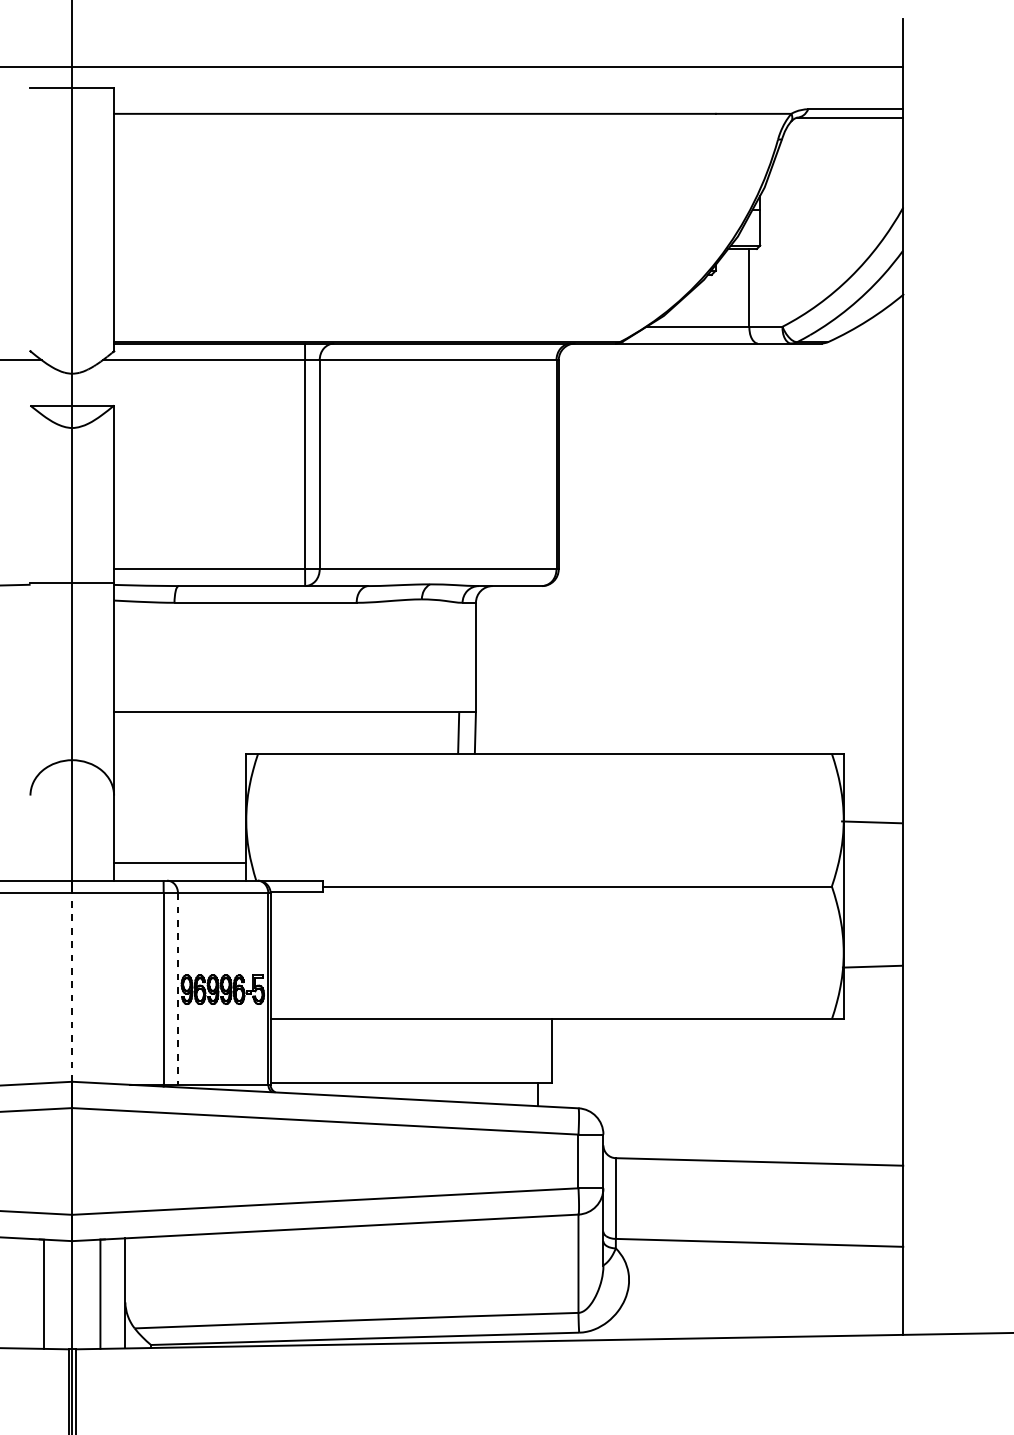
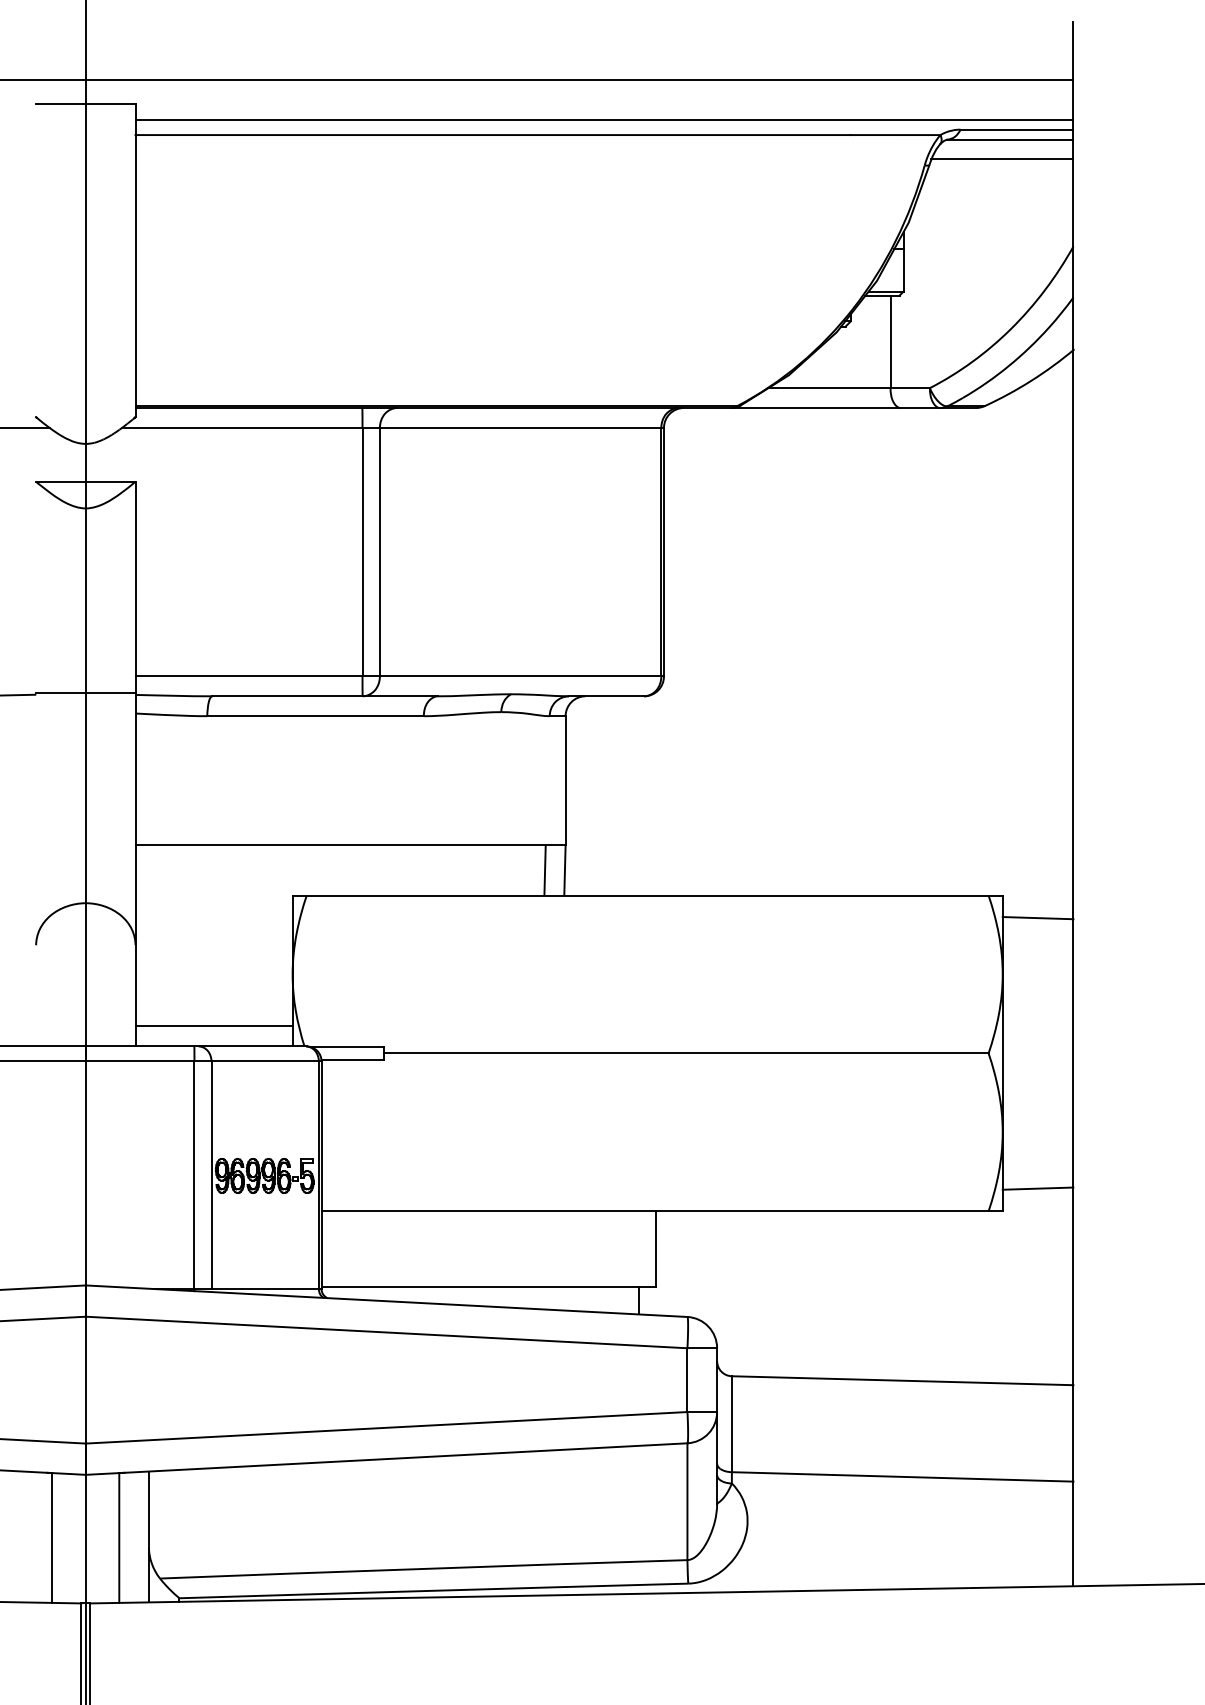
line: (508, 100) -> (604, 119), added
line: (843, 134) -> (1002, 159), added
line: (871, 822) -> (1037, 918), moved
line: (872, 966) -> (1037, 1188), moved
line: (71, 986) -> (85, 1172), dashed -> solid
line: (178, 989) -> (211, 1175), dashed -> solid

